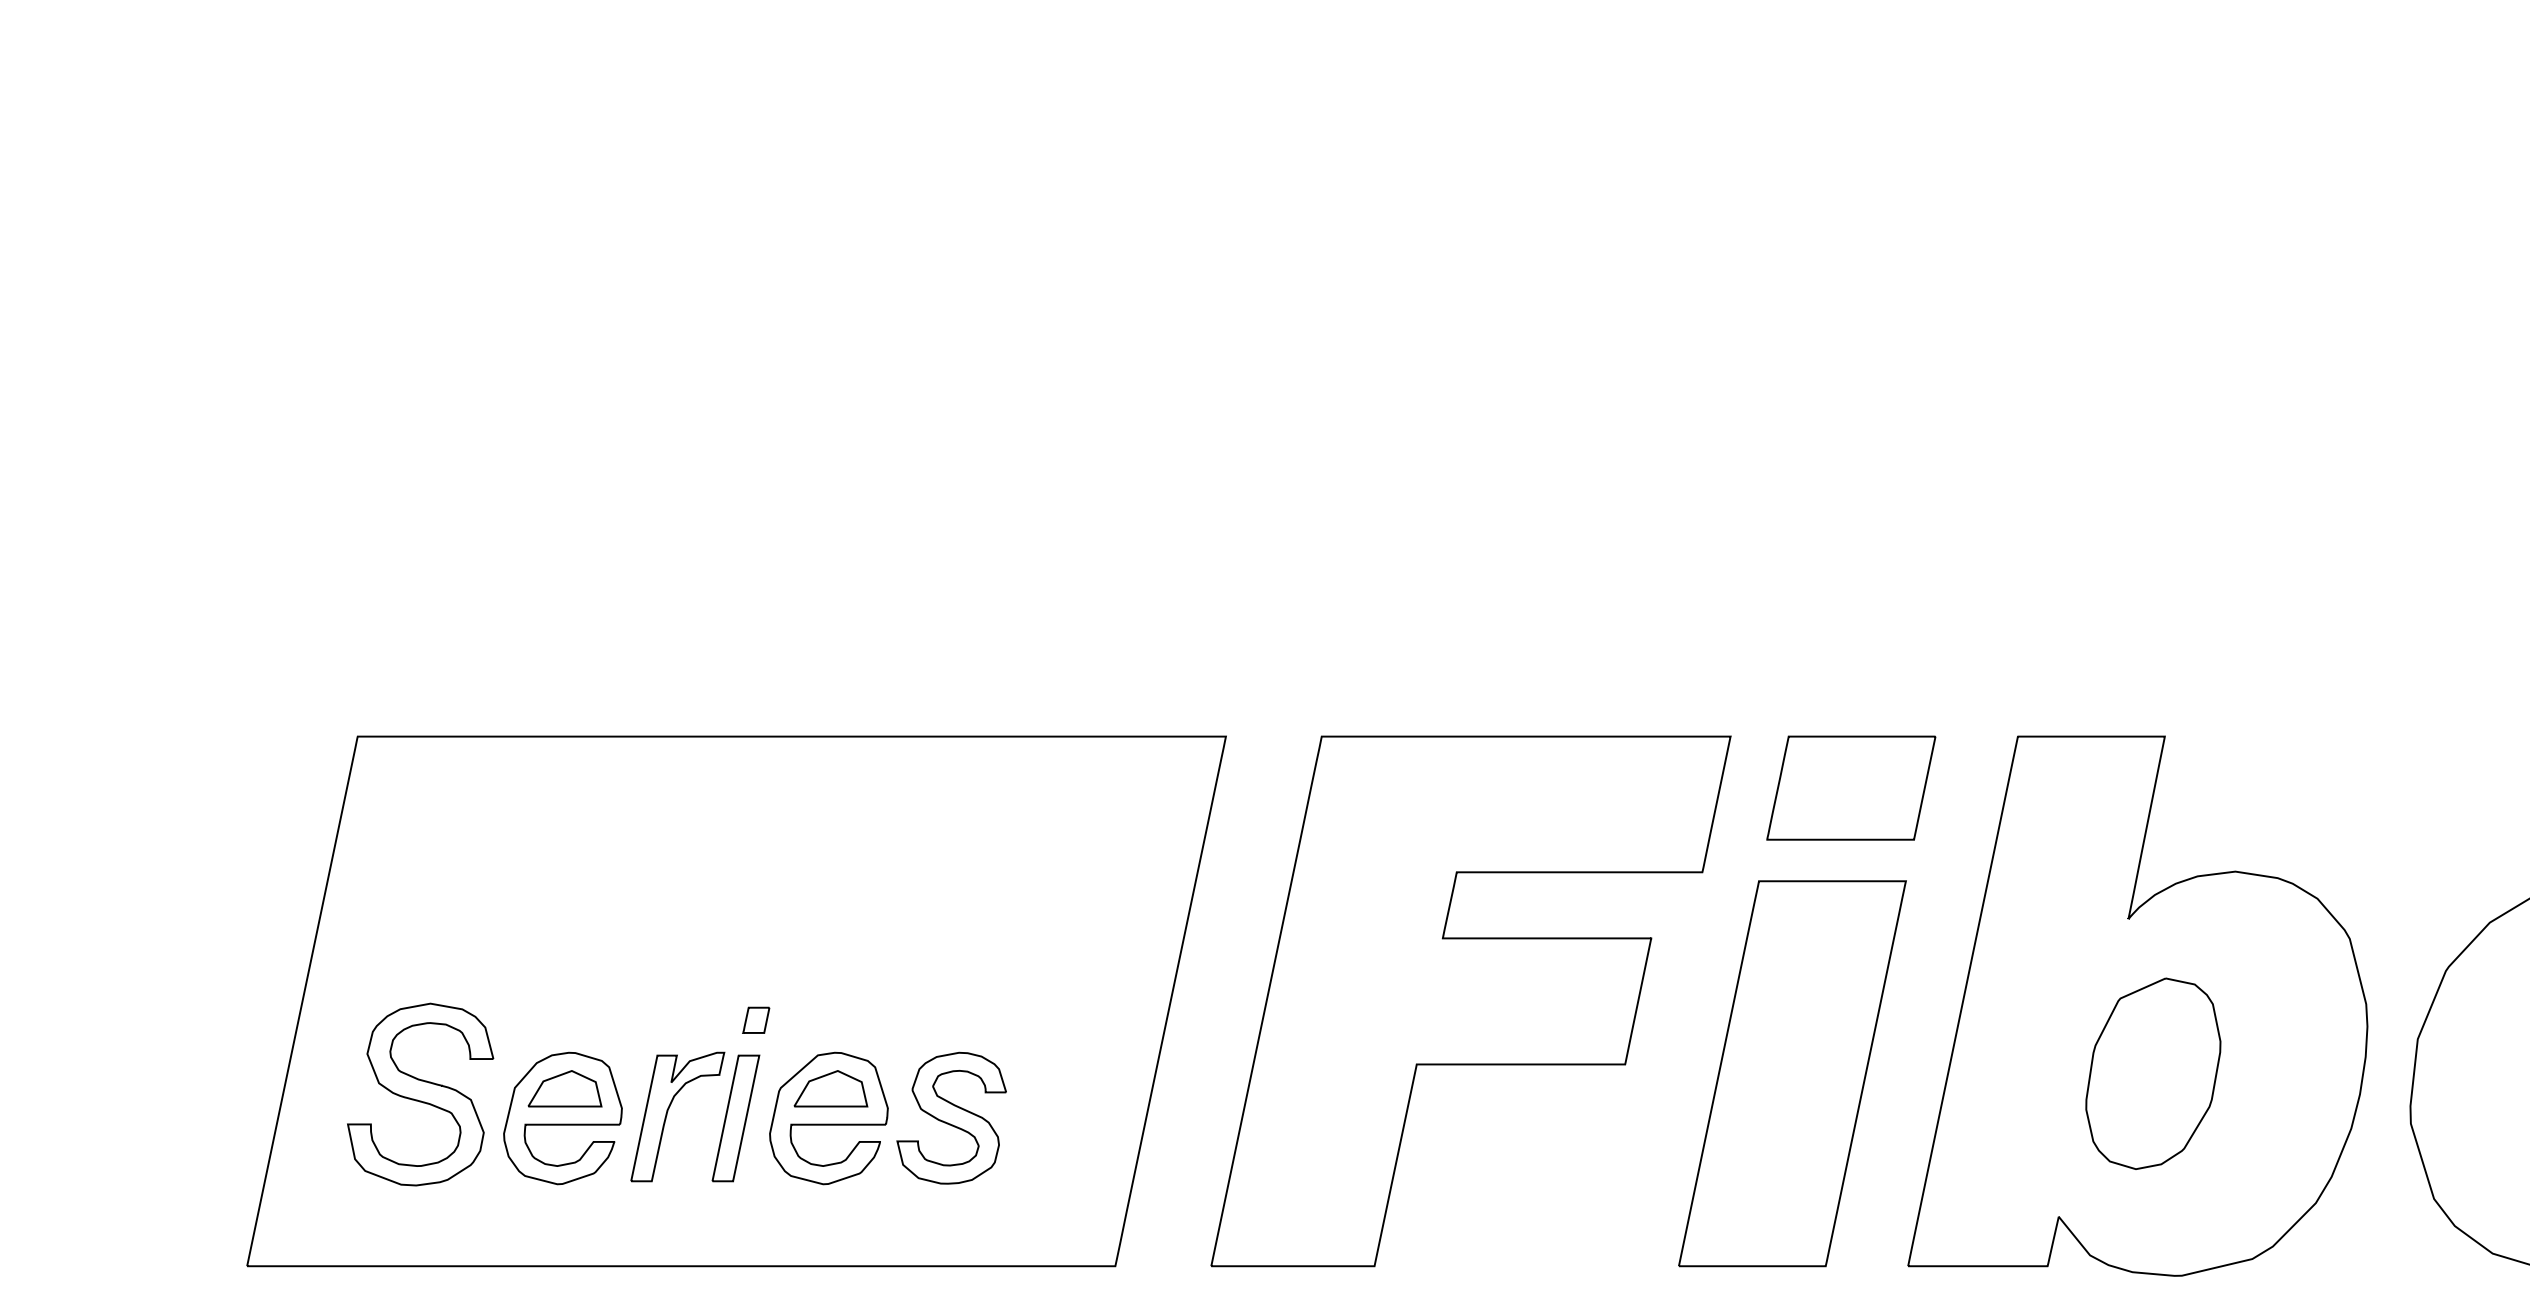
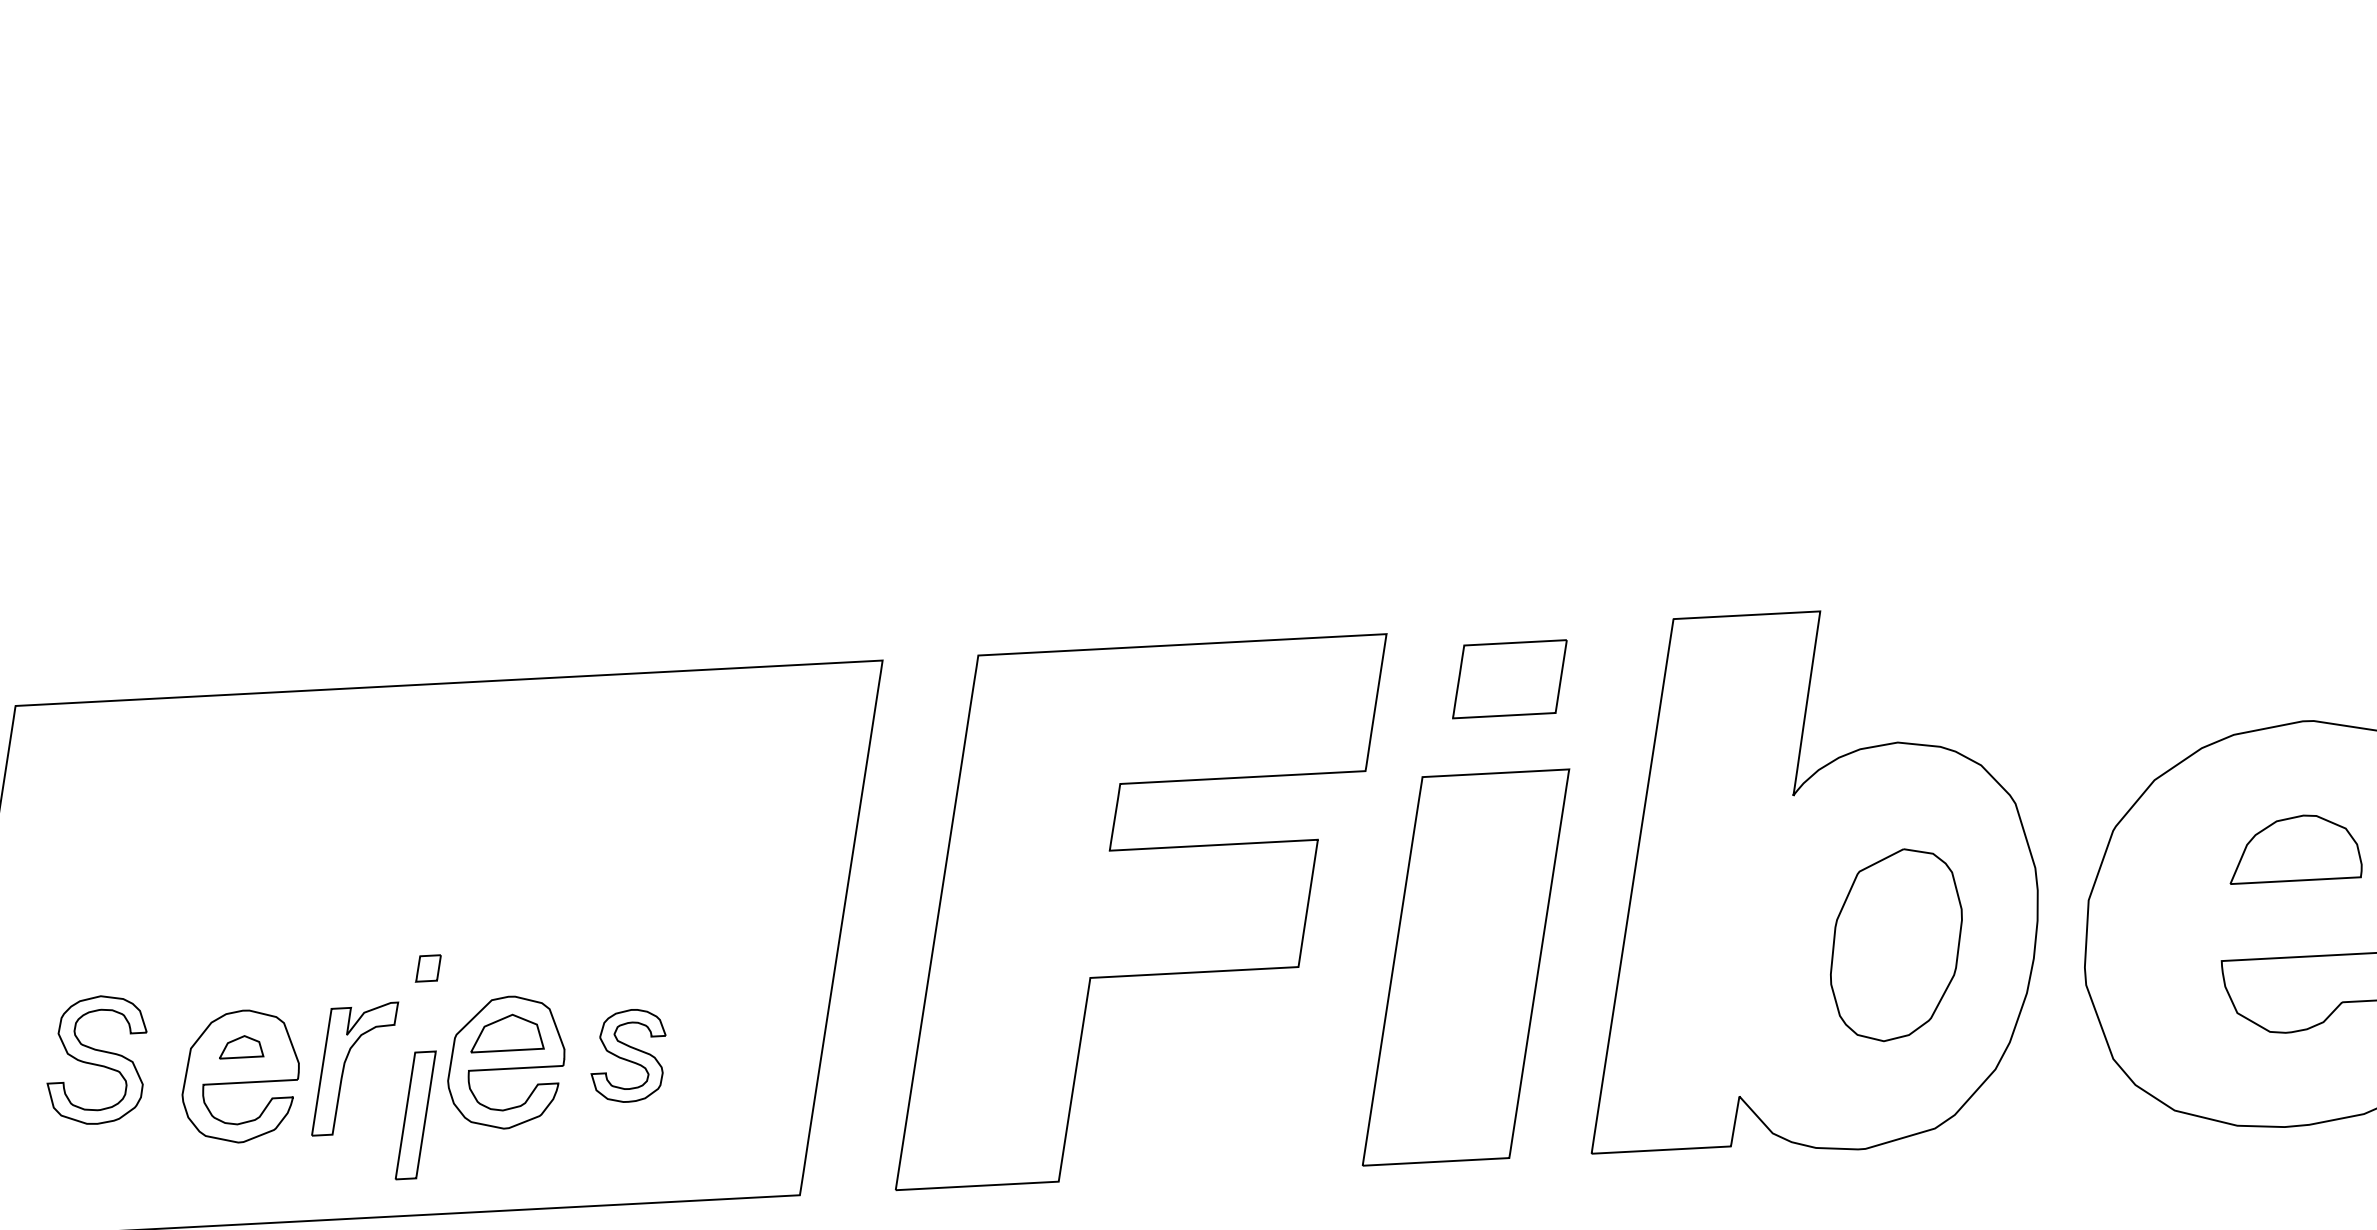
part: (1851, 787) -> (1509, 678), size x0.7
part: (2153, 1073) -> (1896, 944), moved
part: (564, 1088) -> (240, 1046), size x0.6
part: (420, 1094) -> (97, 1060), size x0.7
part: (951, 1117) -> (628, 1055), size x0.7
part: (735, 1118) -> (415, 1115), moved

